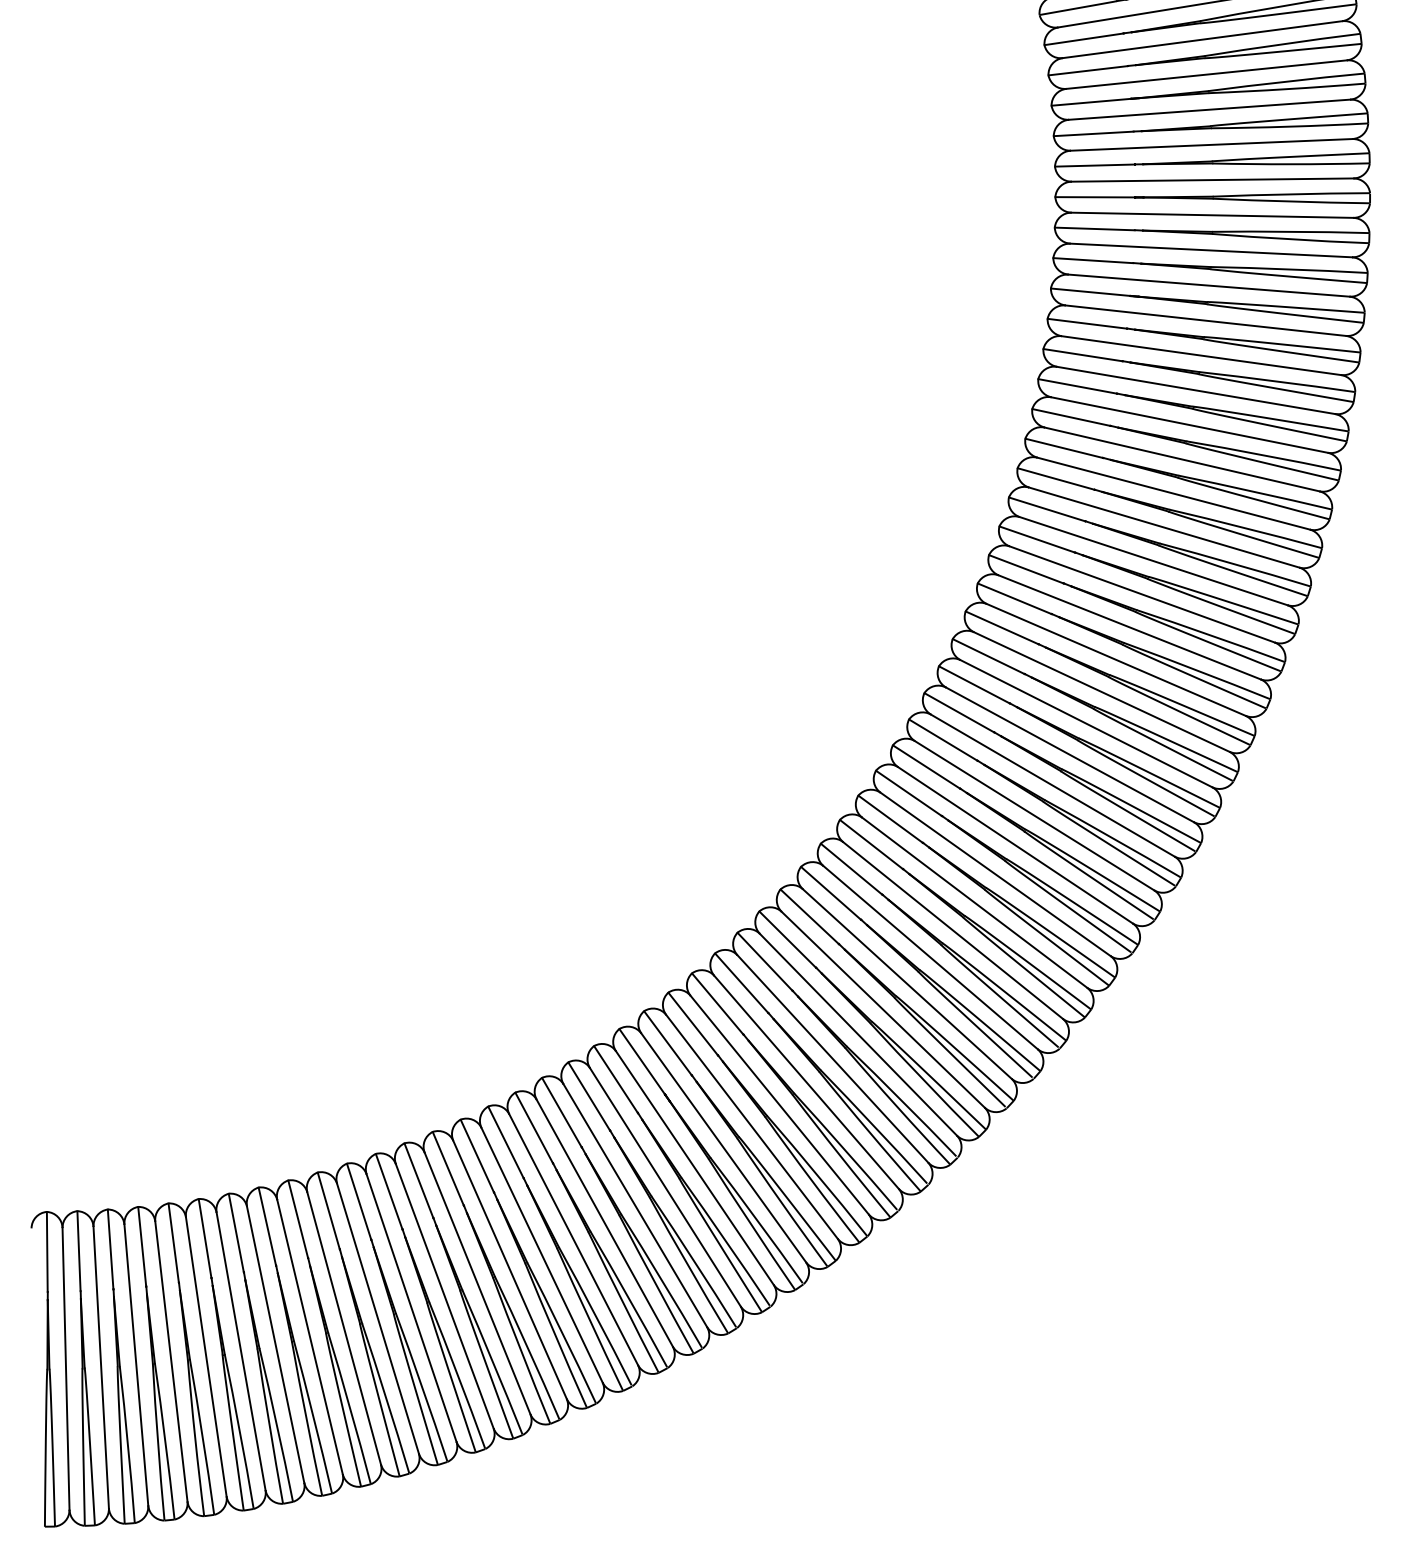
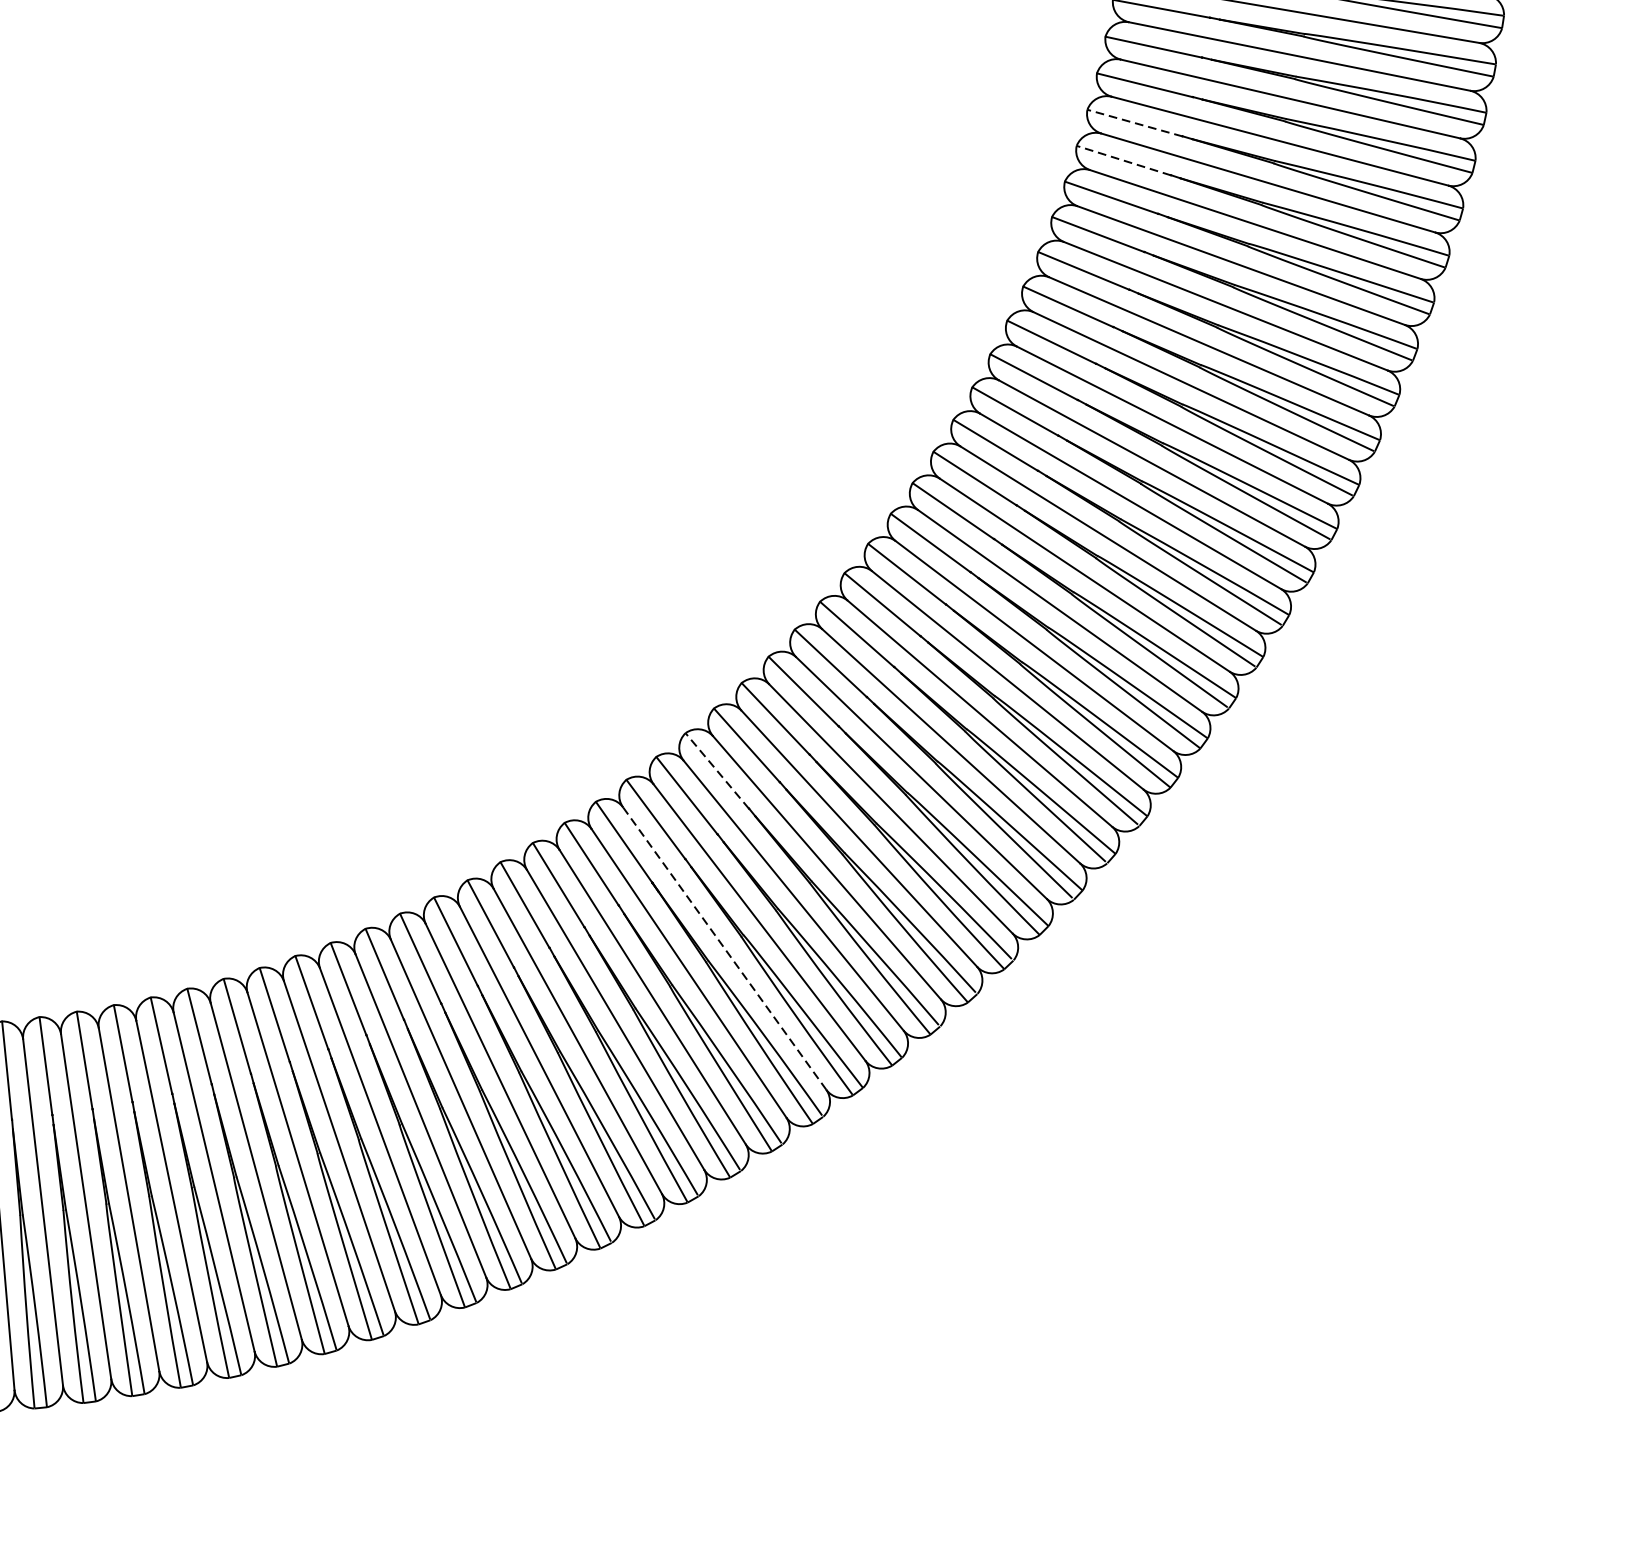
line: (1056, 479) -> (1135, 123), solid -> dashed
line: (1047, 509) -> (1124, 160), solid -> dashed
line: (717, 1004) -> (717, 771), solid -> dashed
line: (723, 1147) -> (724, 948), solid -> dashed

